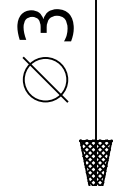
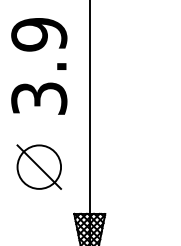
part: (44, 79) -> (38, 166), moved

